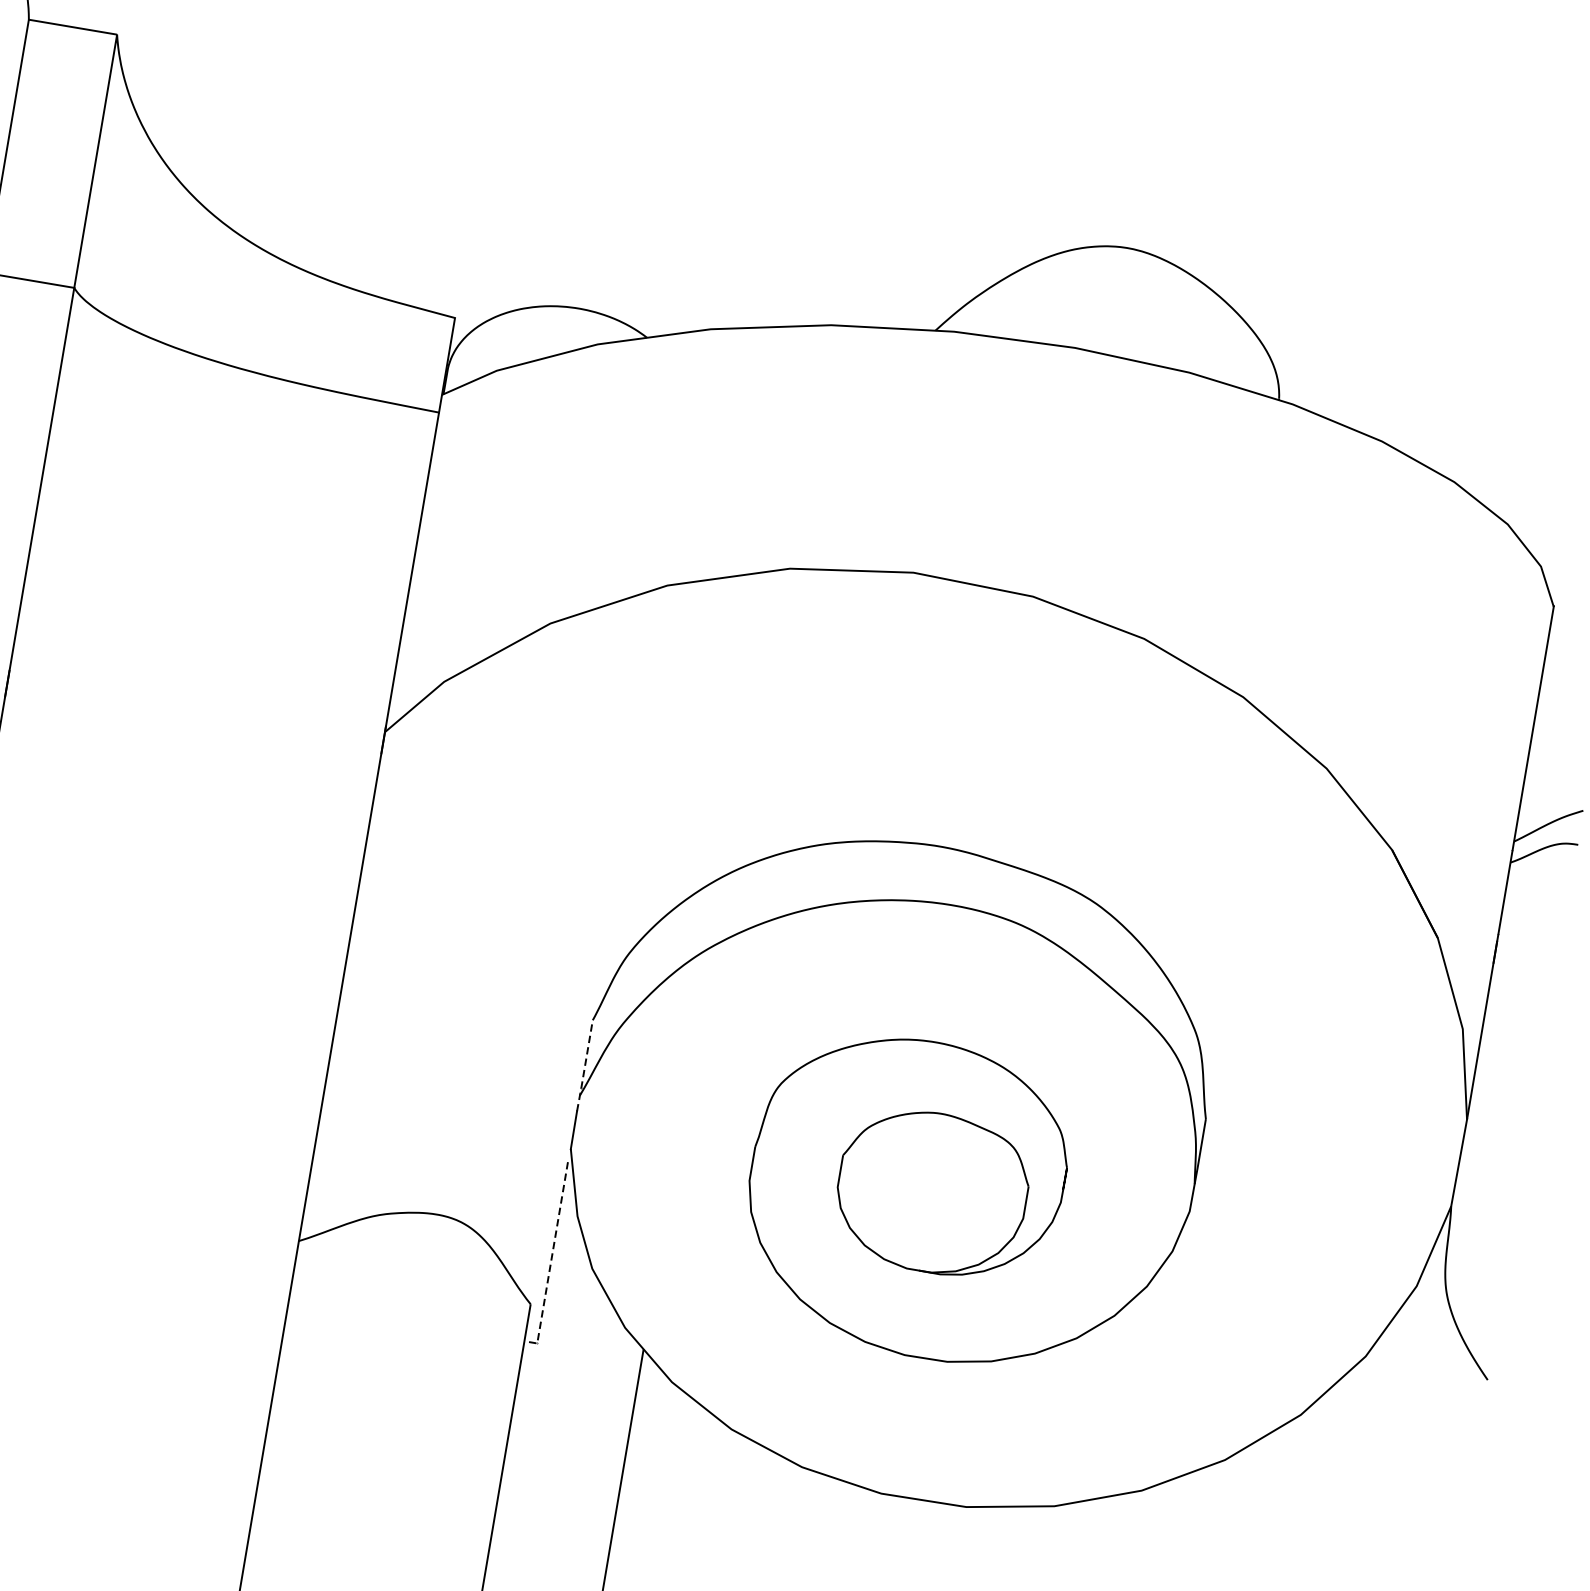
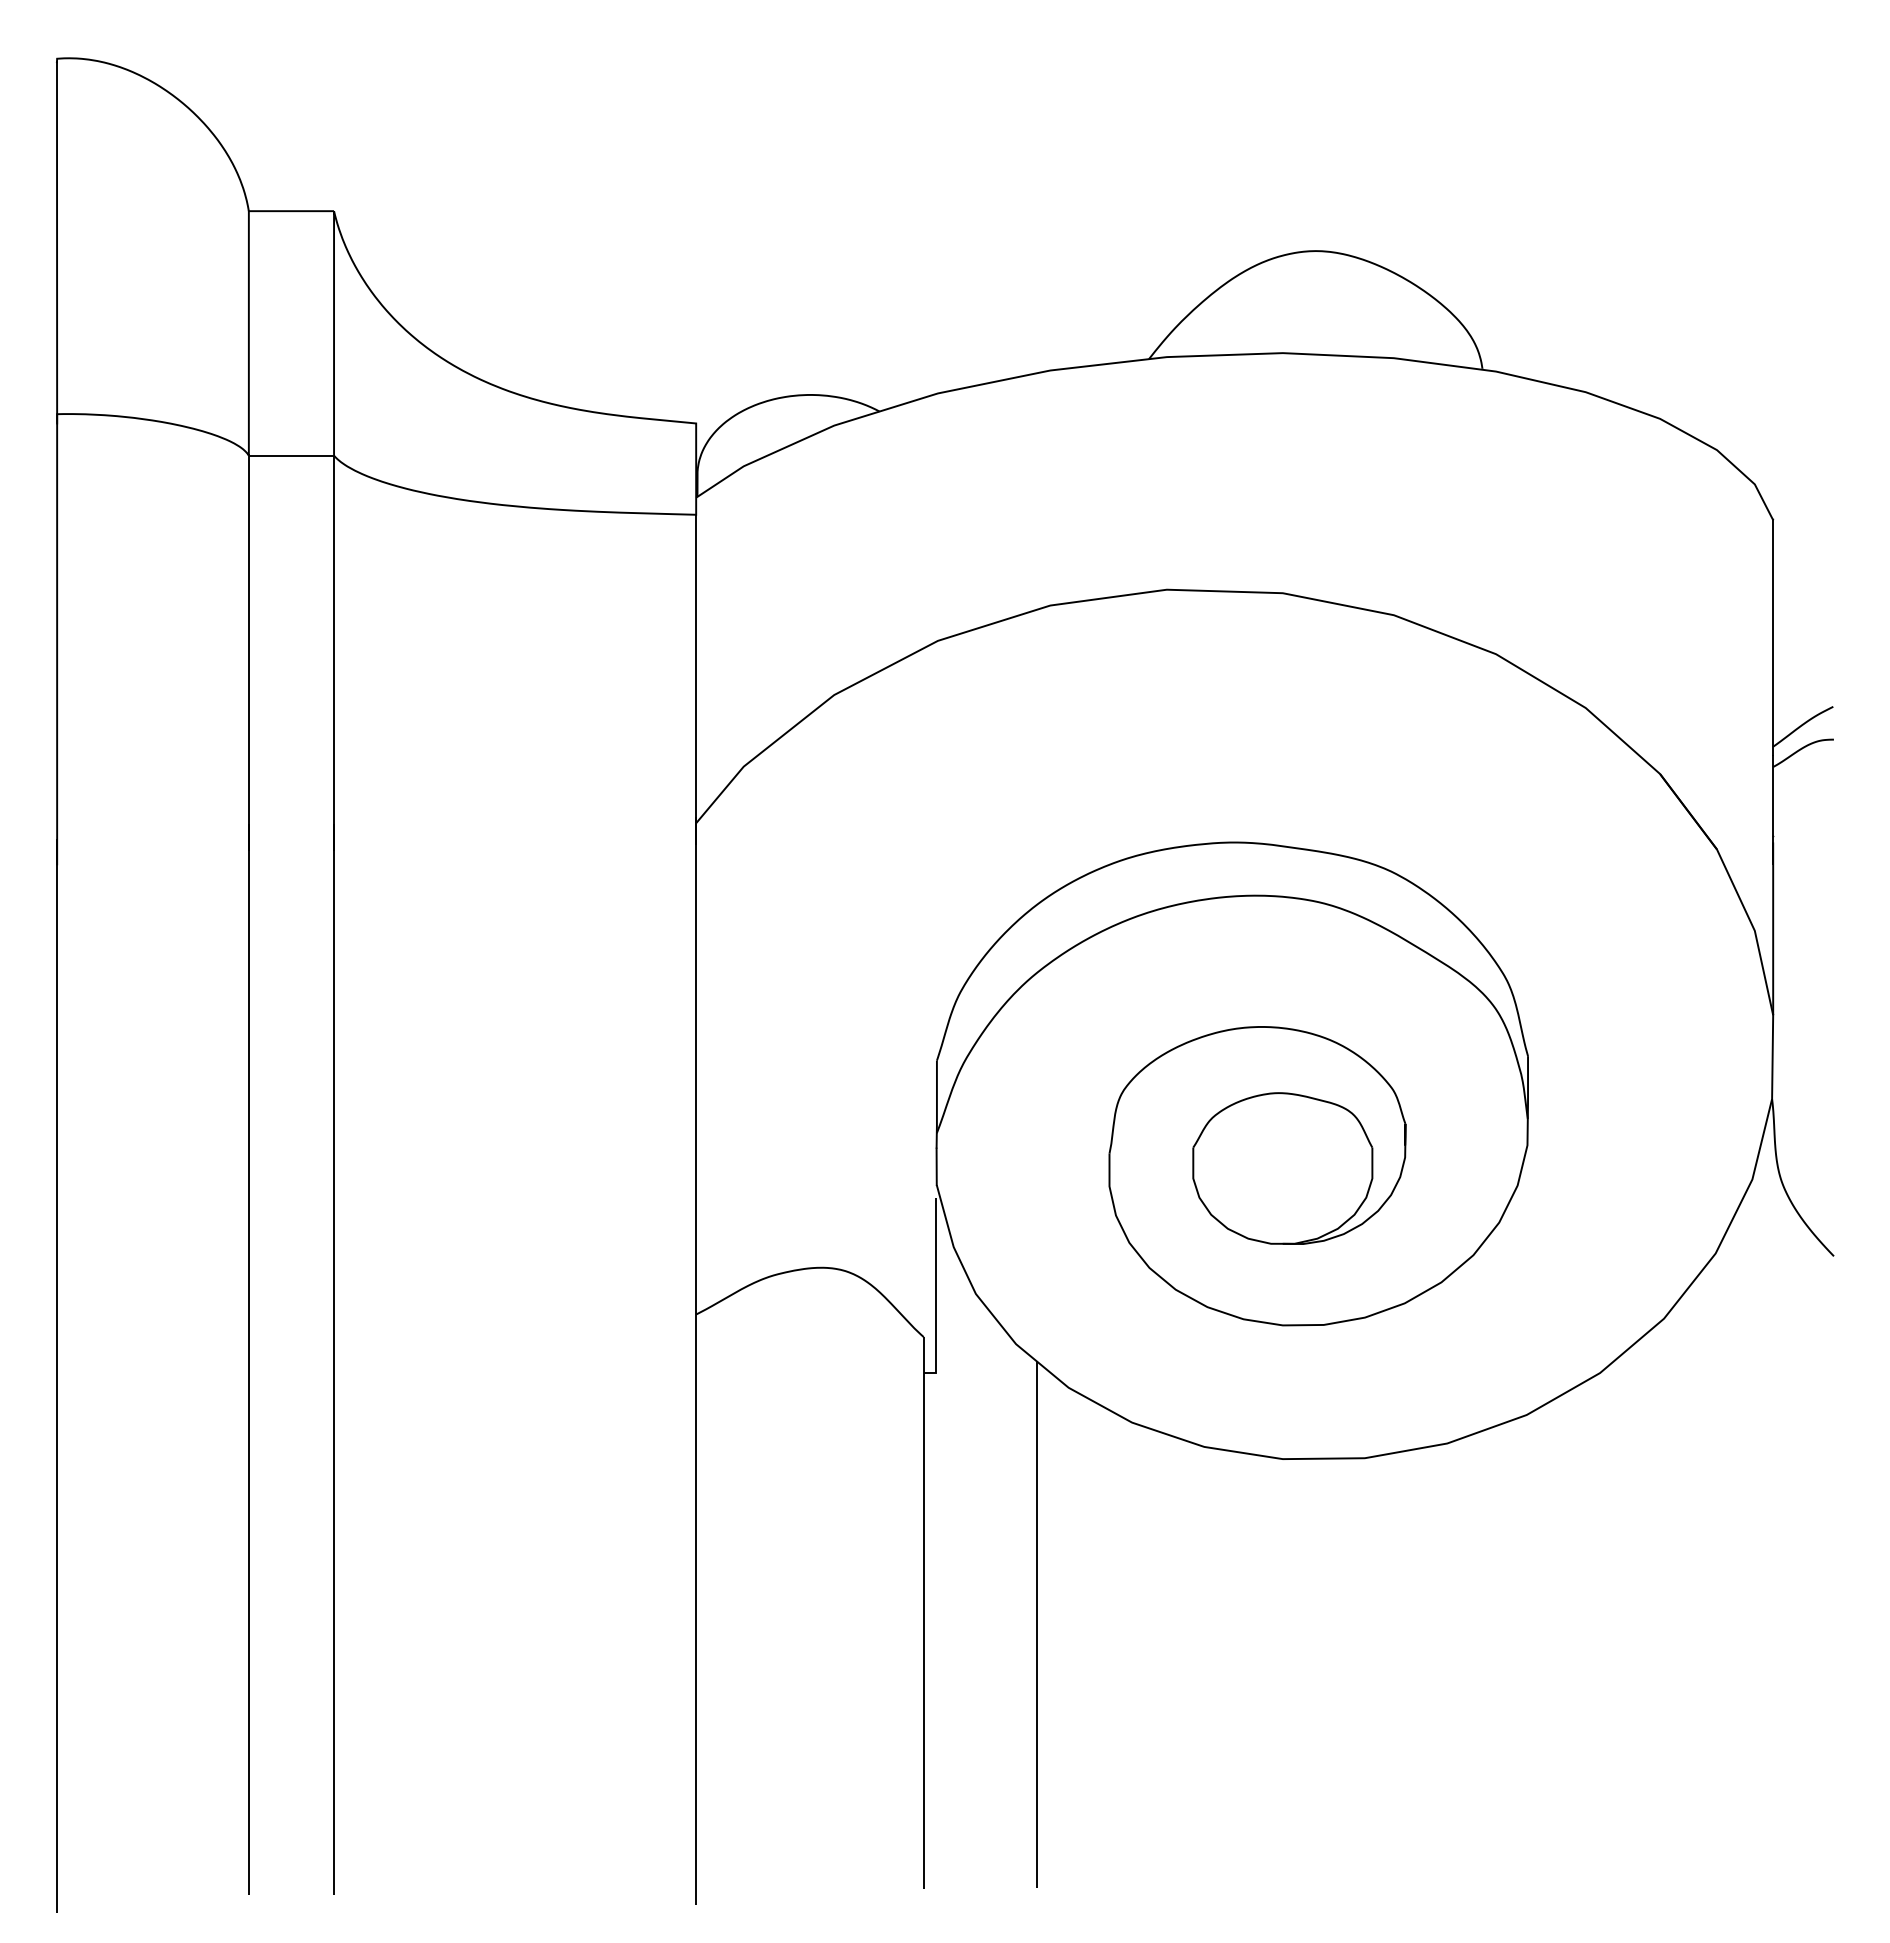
line: (584, 1066) -> (936, 1105), dashed -> solid
line: (551, 1261) -> (936, 1293), dashed -> solid

